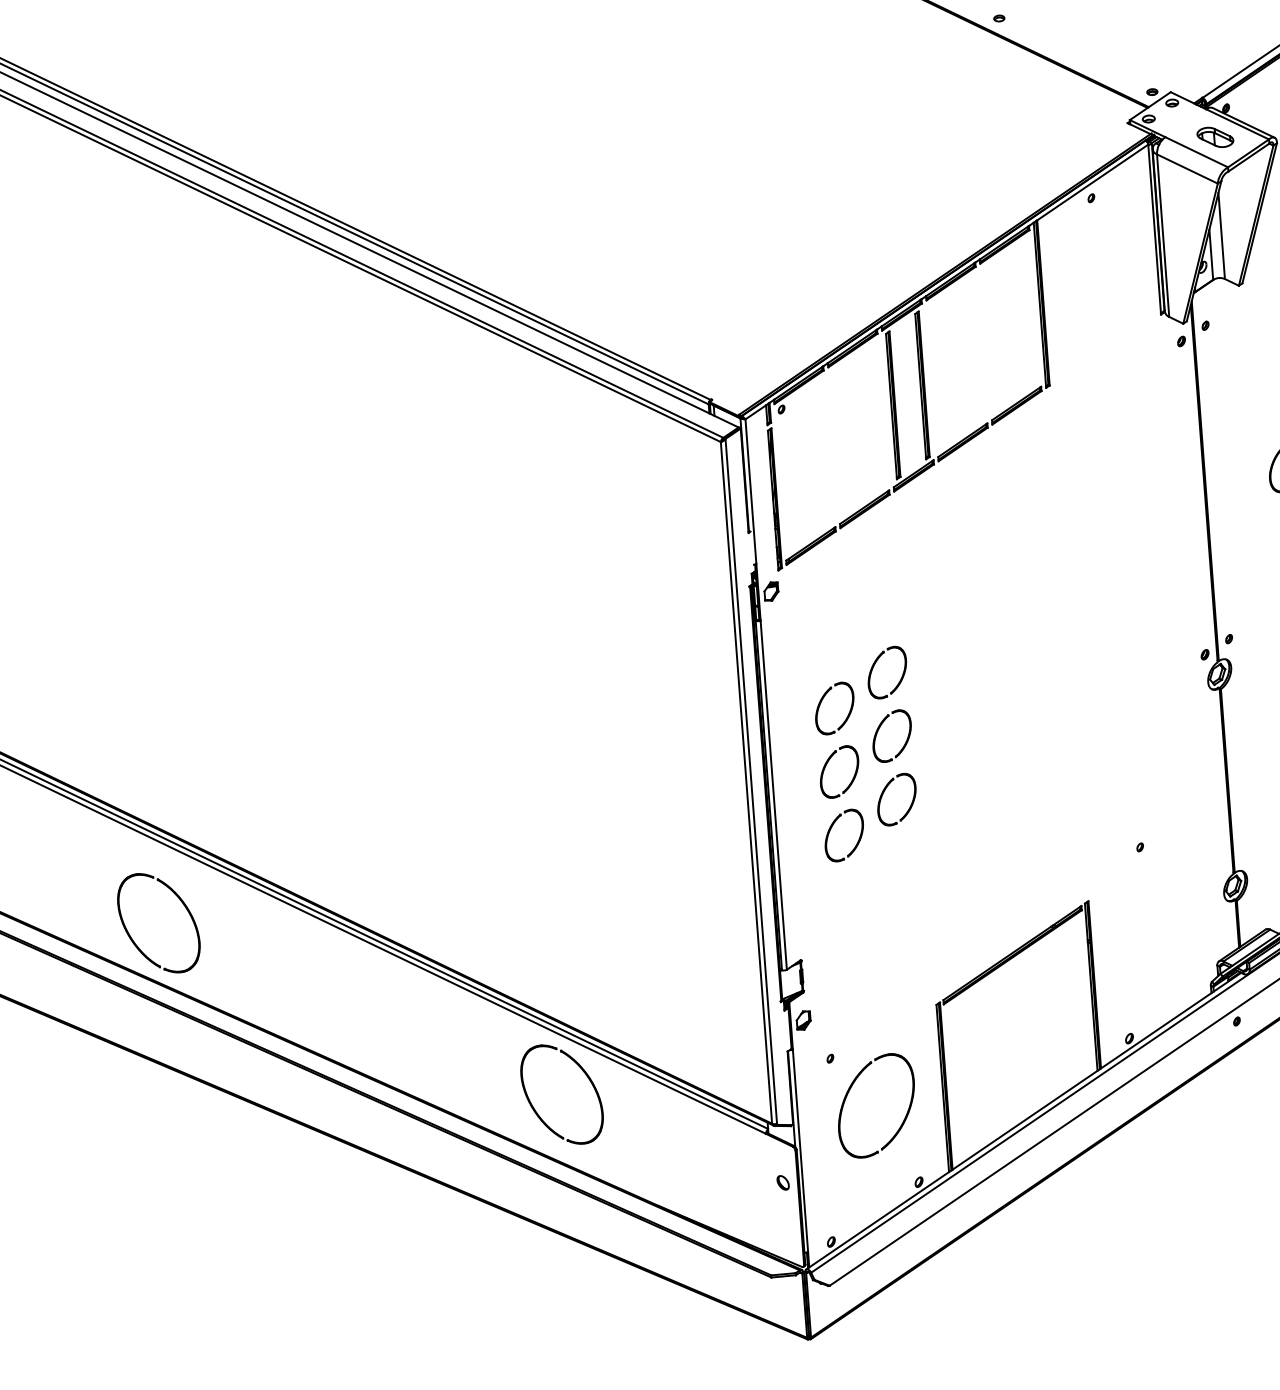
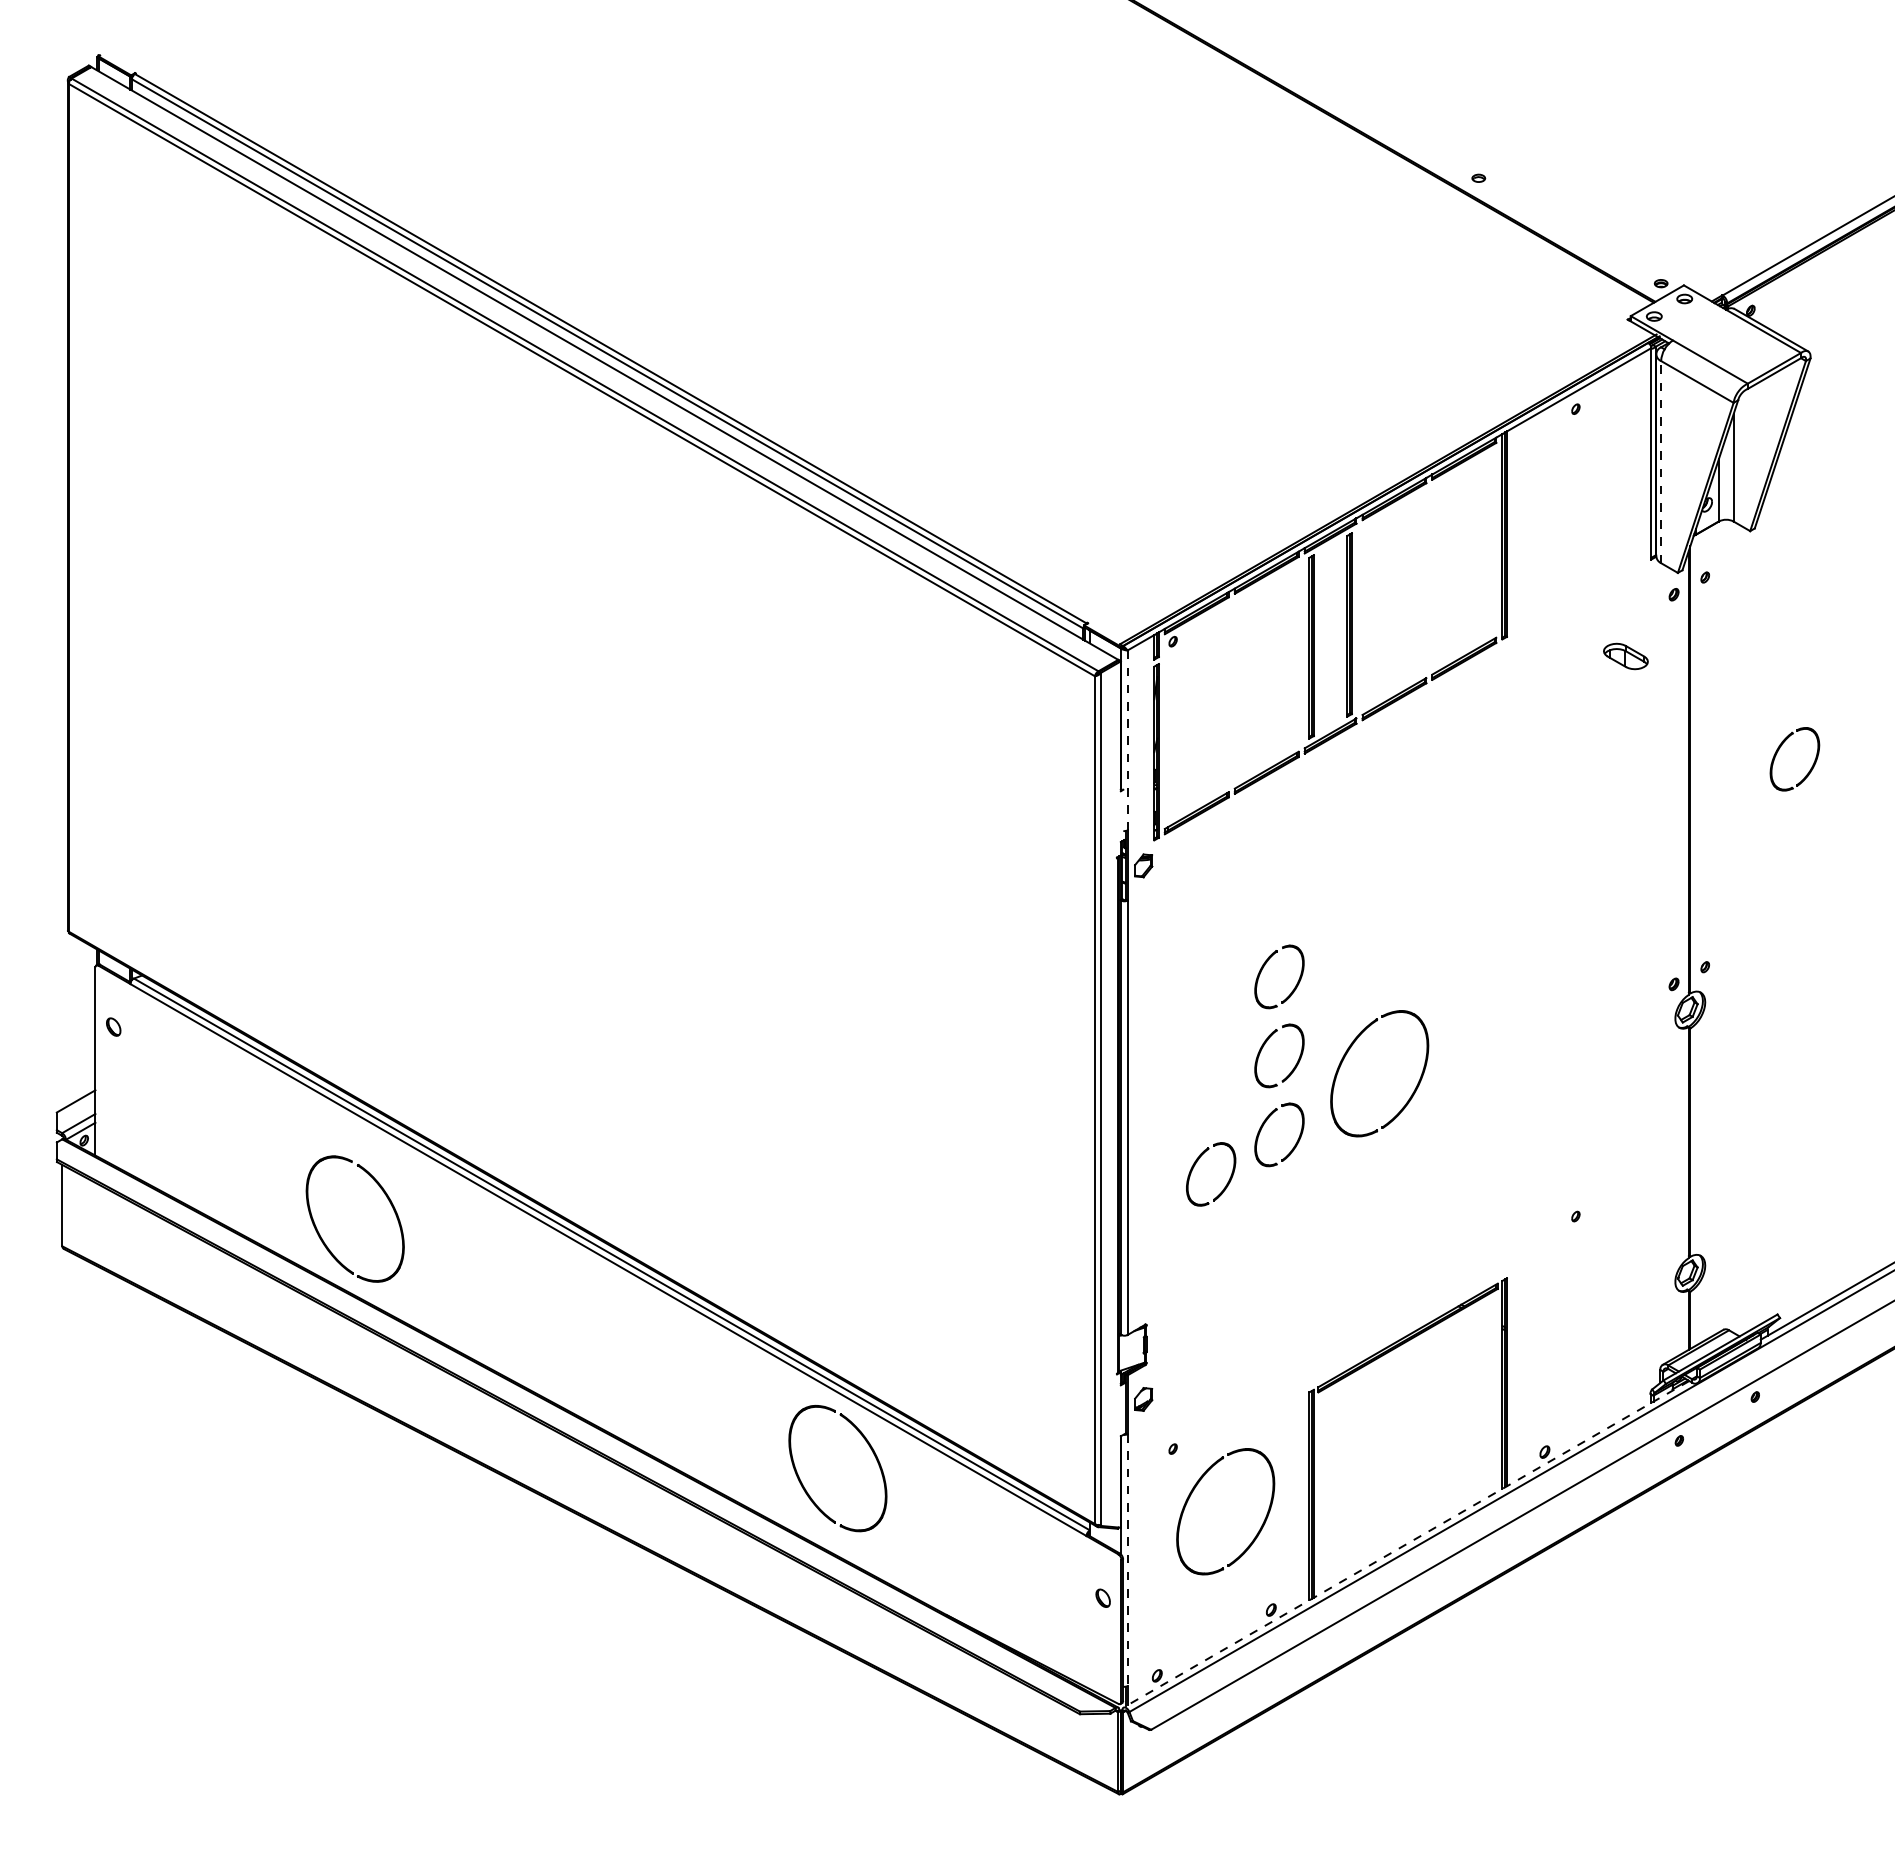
part: (1215, 137) -> (1625, 656), moved
line: (1163, 235) -> (1661, 461), solid -> dashed
line: (750, 491) -> (1127, 740), solid -> dashed
part: (847, 716) -> (1225, 1027), removed
part: (947, 729) -> (1348, 1052), added
part: (851, 780) -> (1225, 1106), removed
line: (1023, 1121) -> (1406, 1544), solid -> dashed
line: (800, 1151) -> (1127, 1560), solid -> dashed

